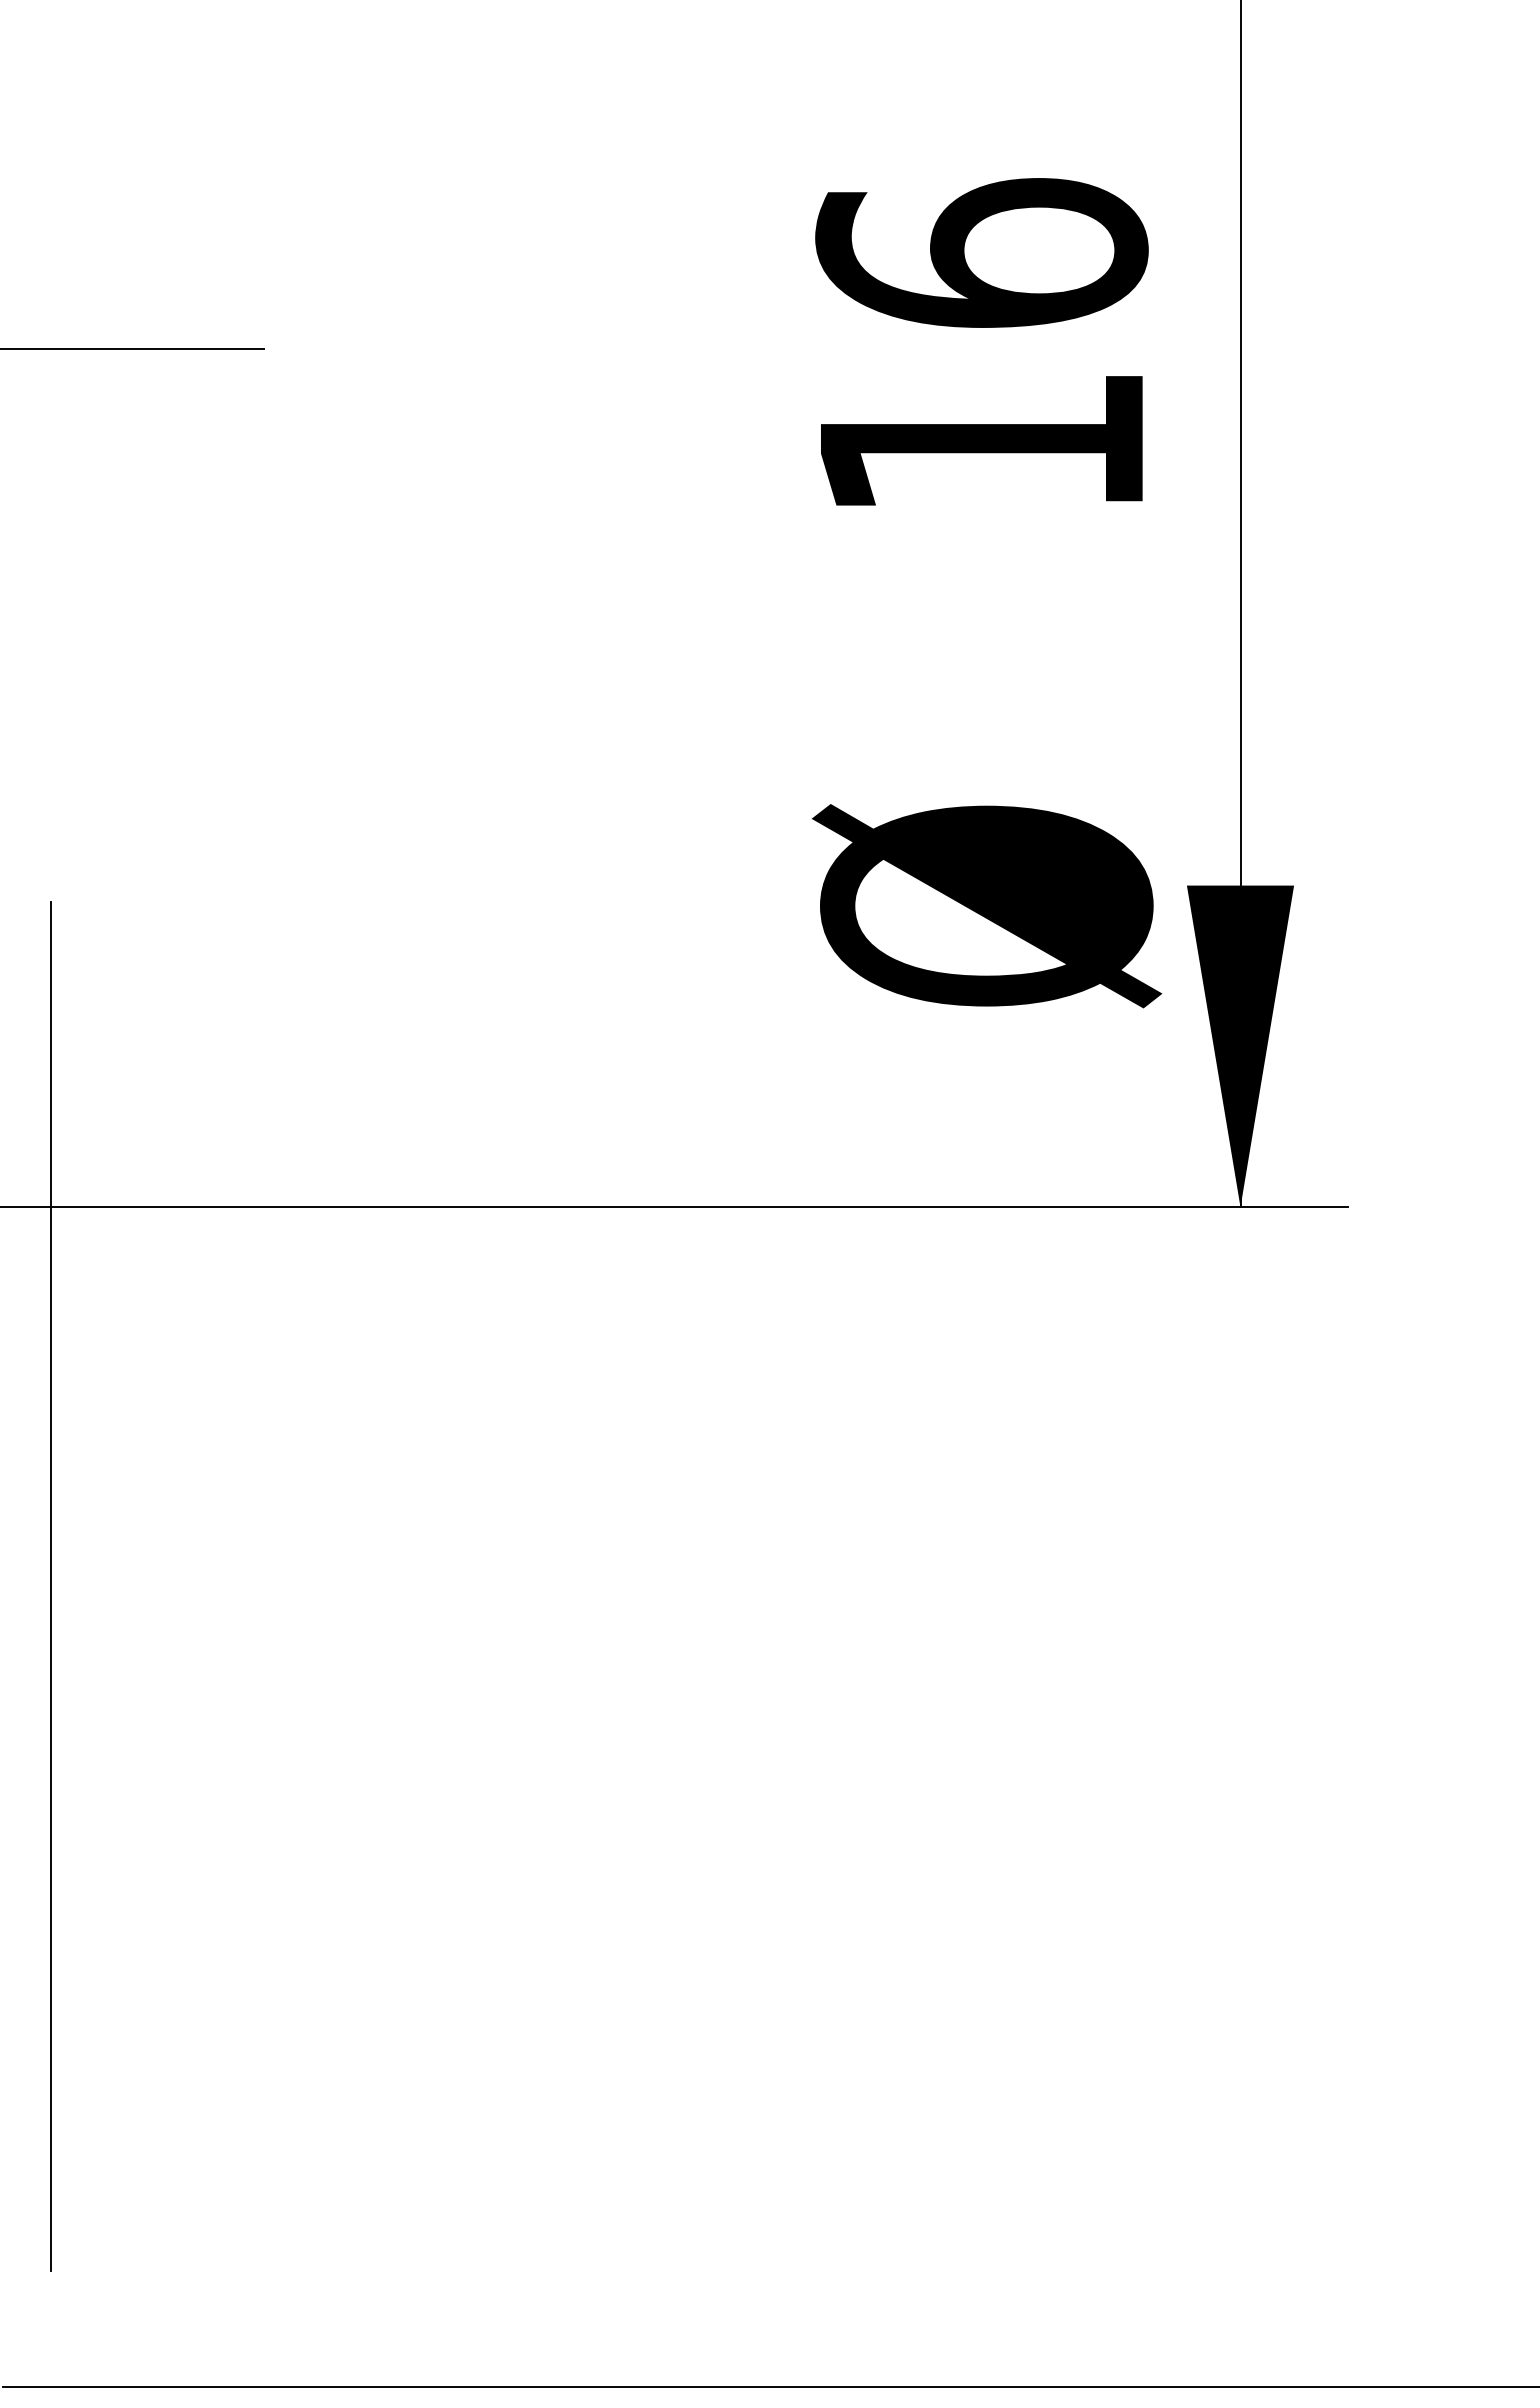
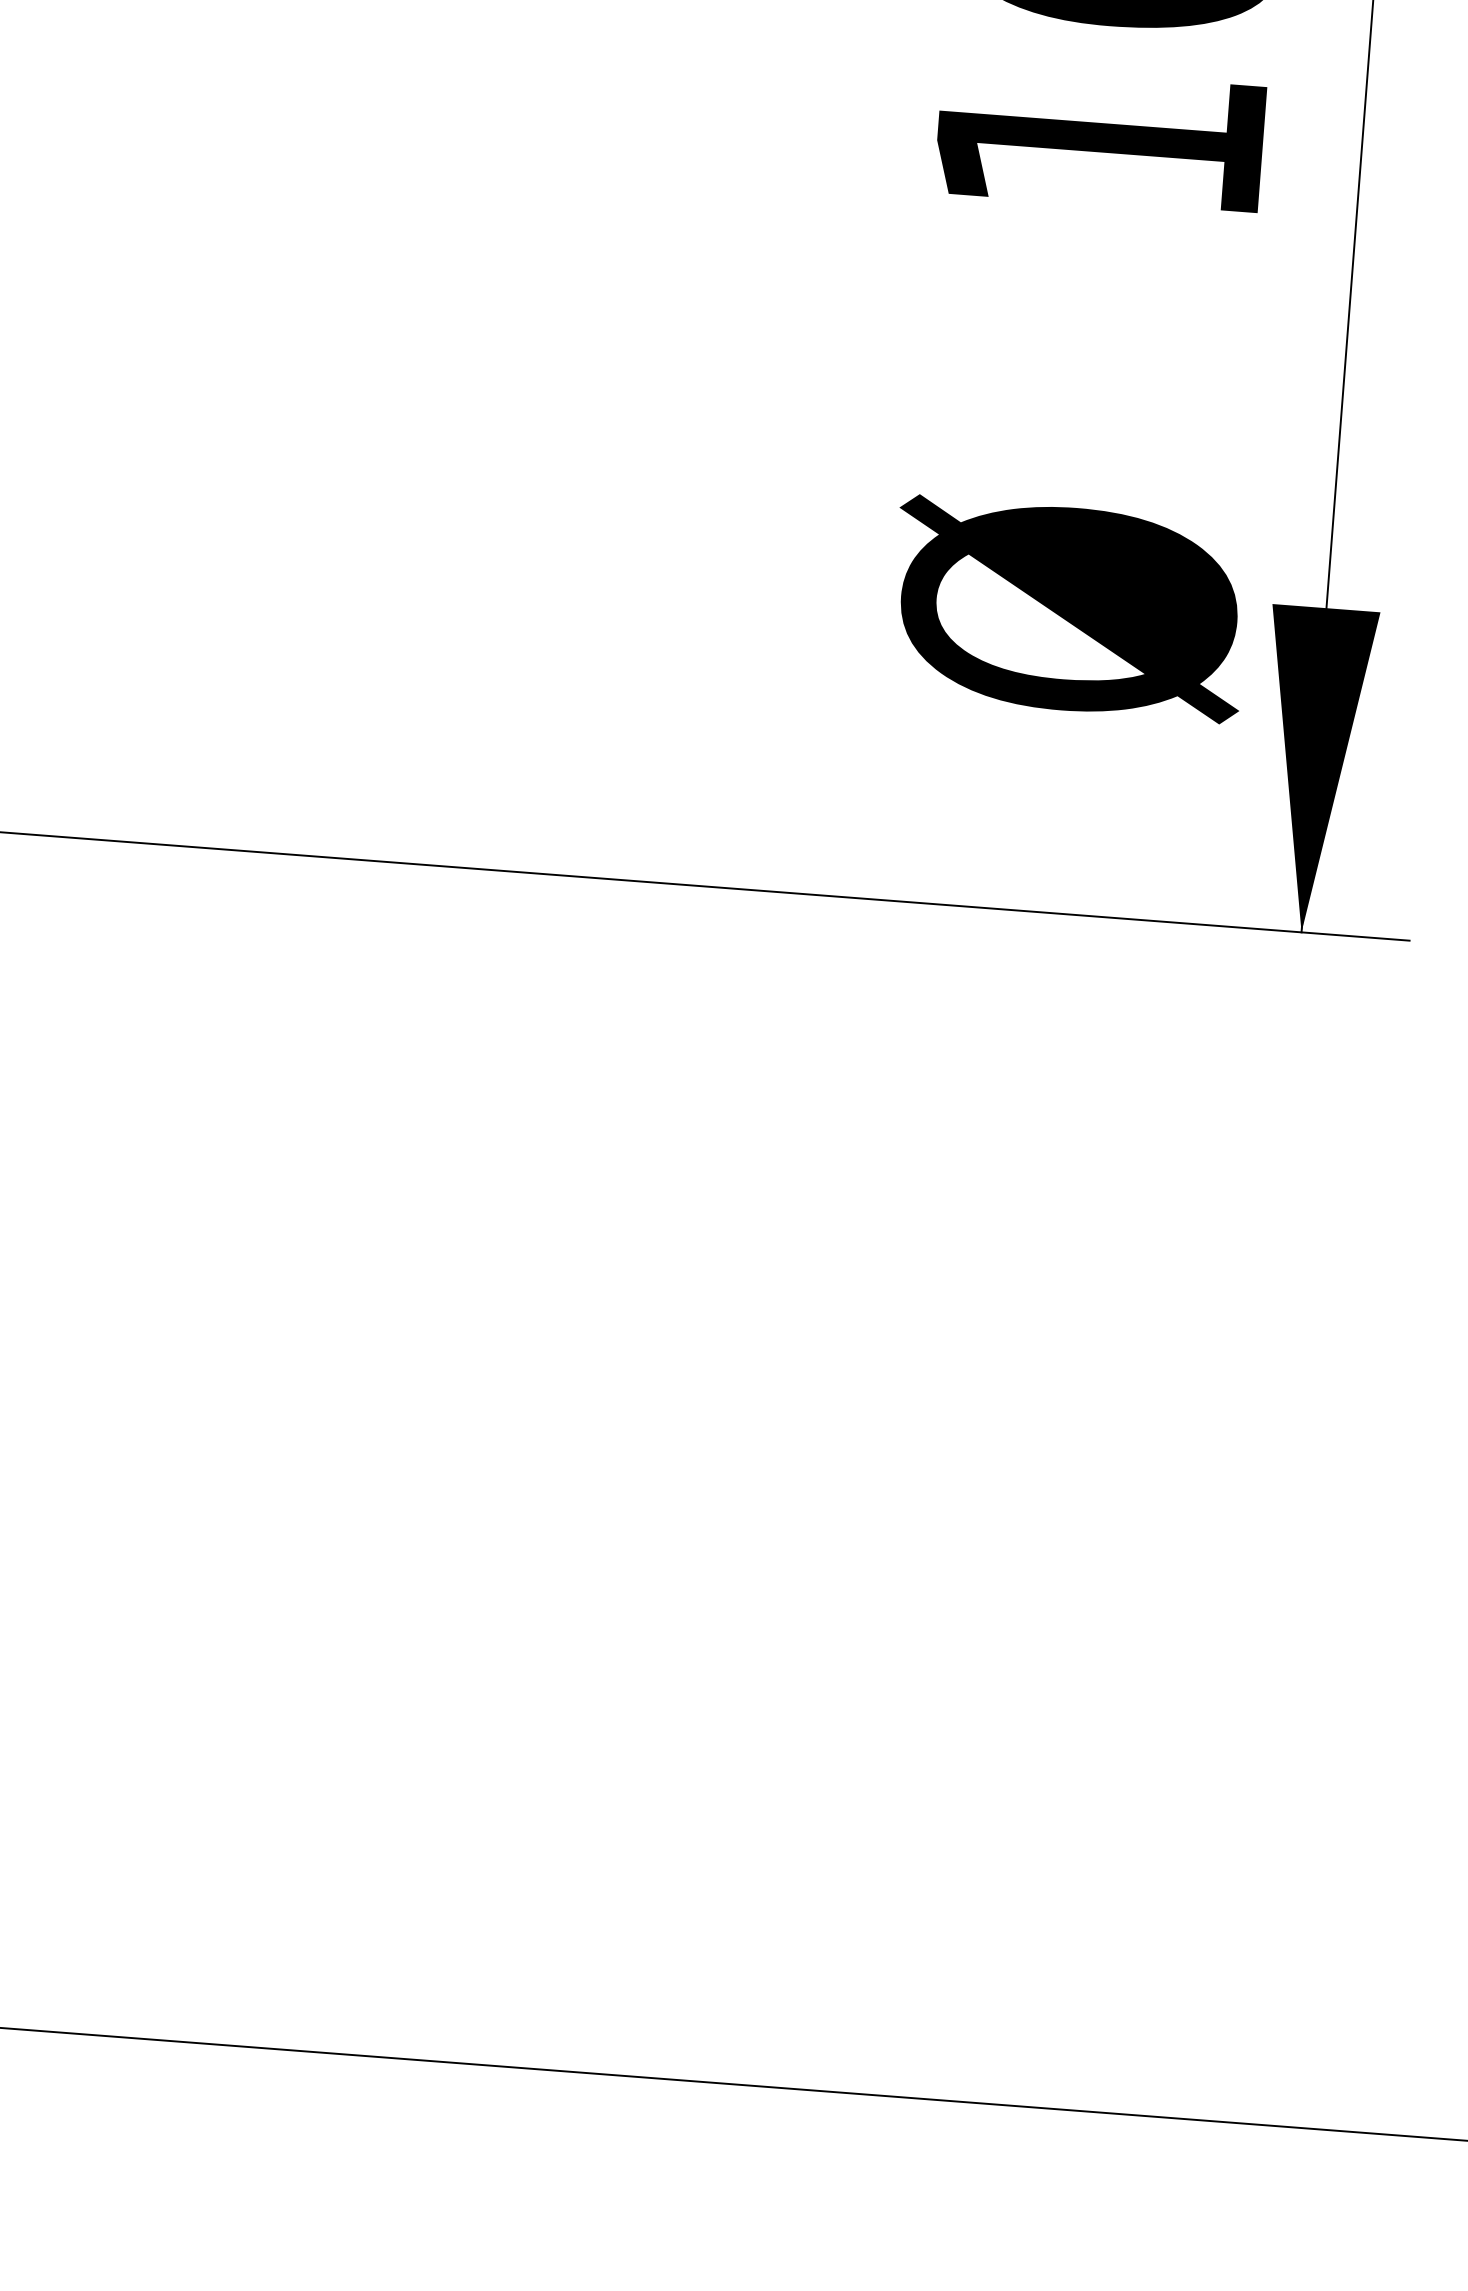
line: (50, 1585) -> (72, 1221), removed

